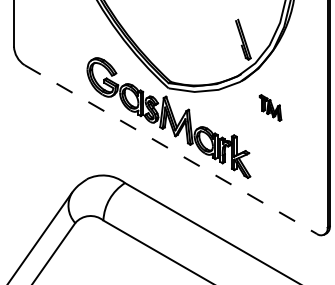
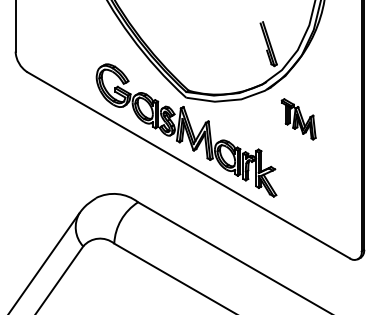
part: (270, 107) -> (298, 118), size x1.43
line: (170, 149) -> (188, 165), dashed -> solid

